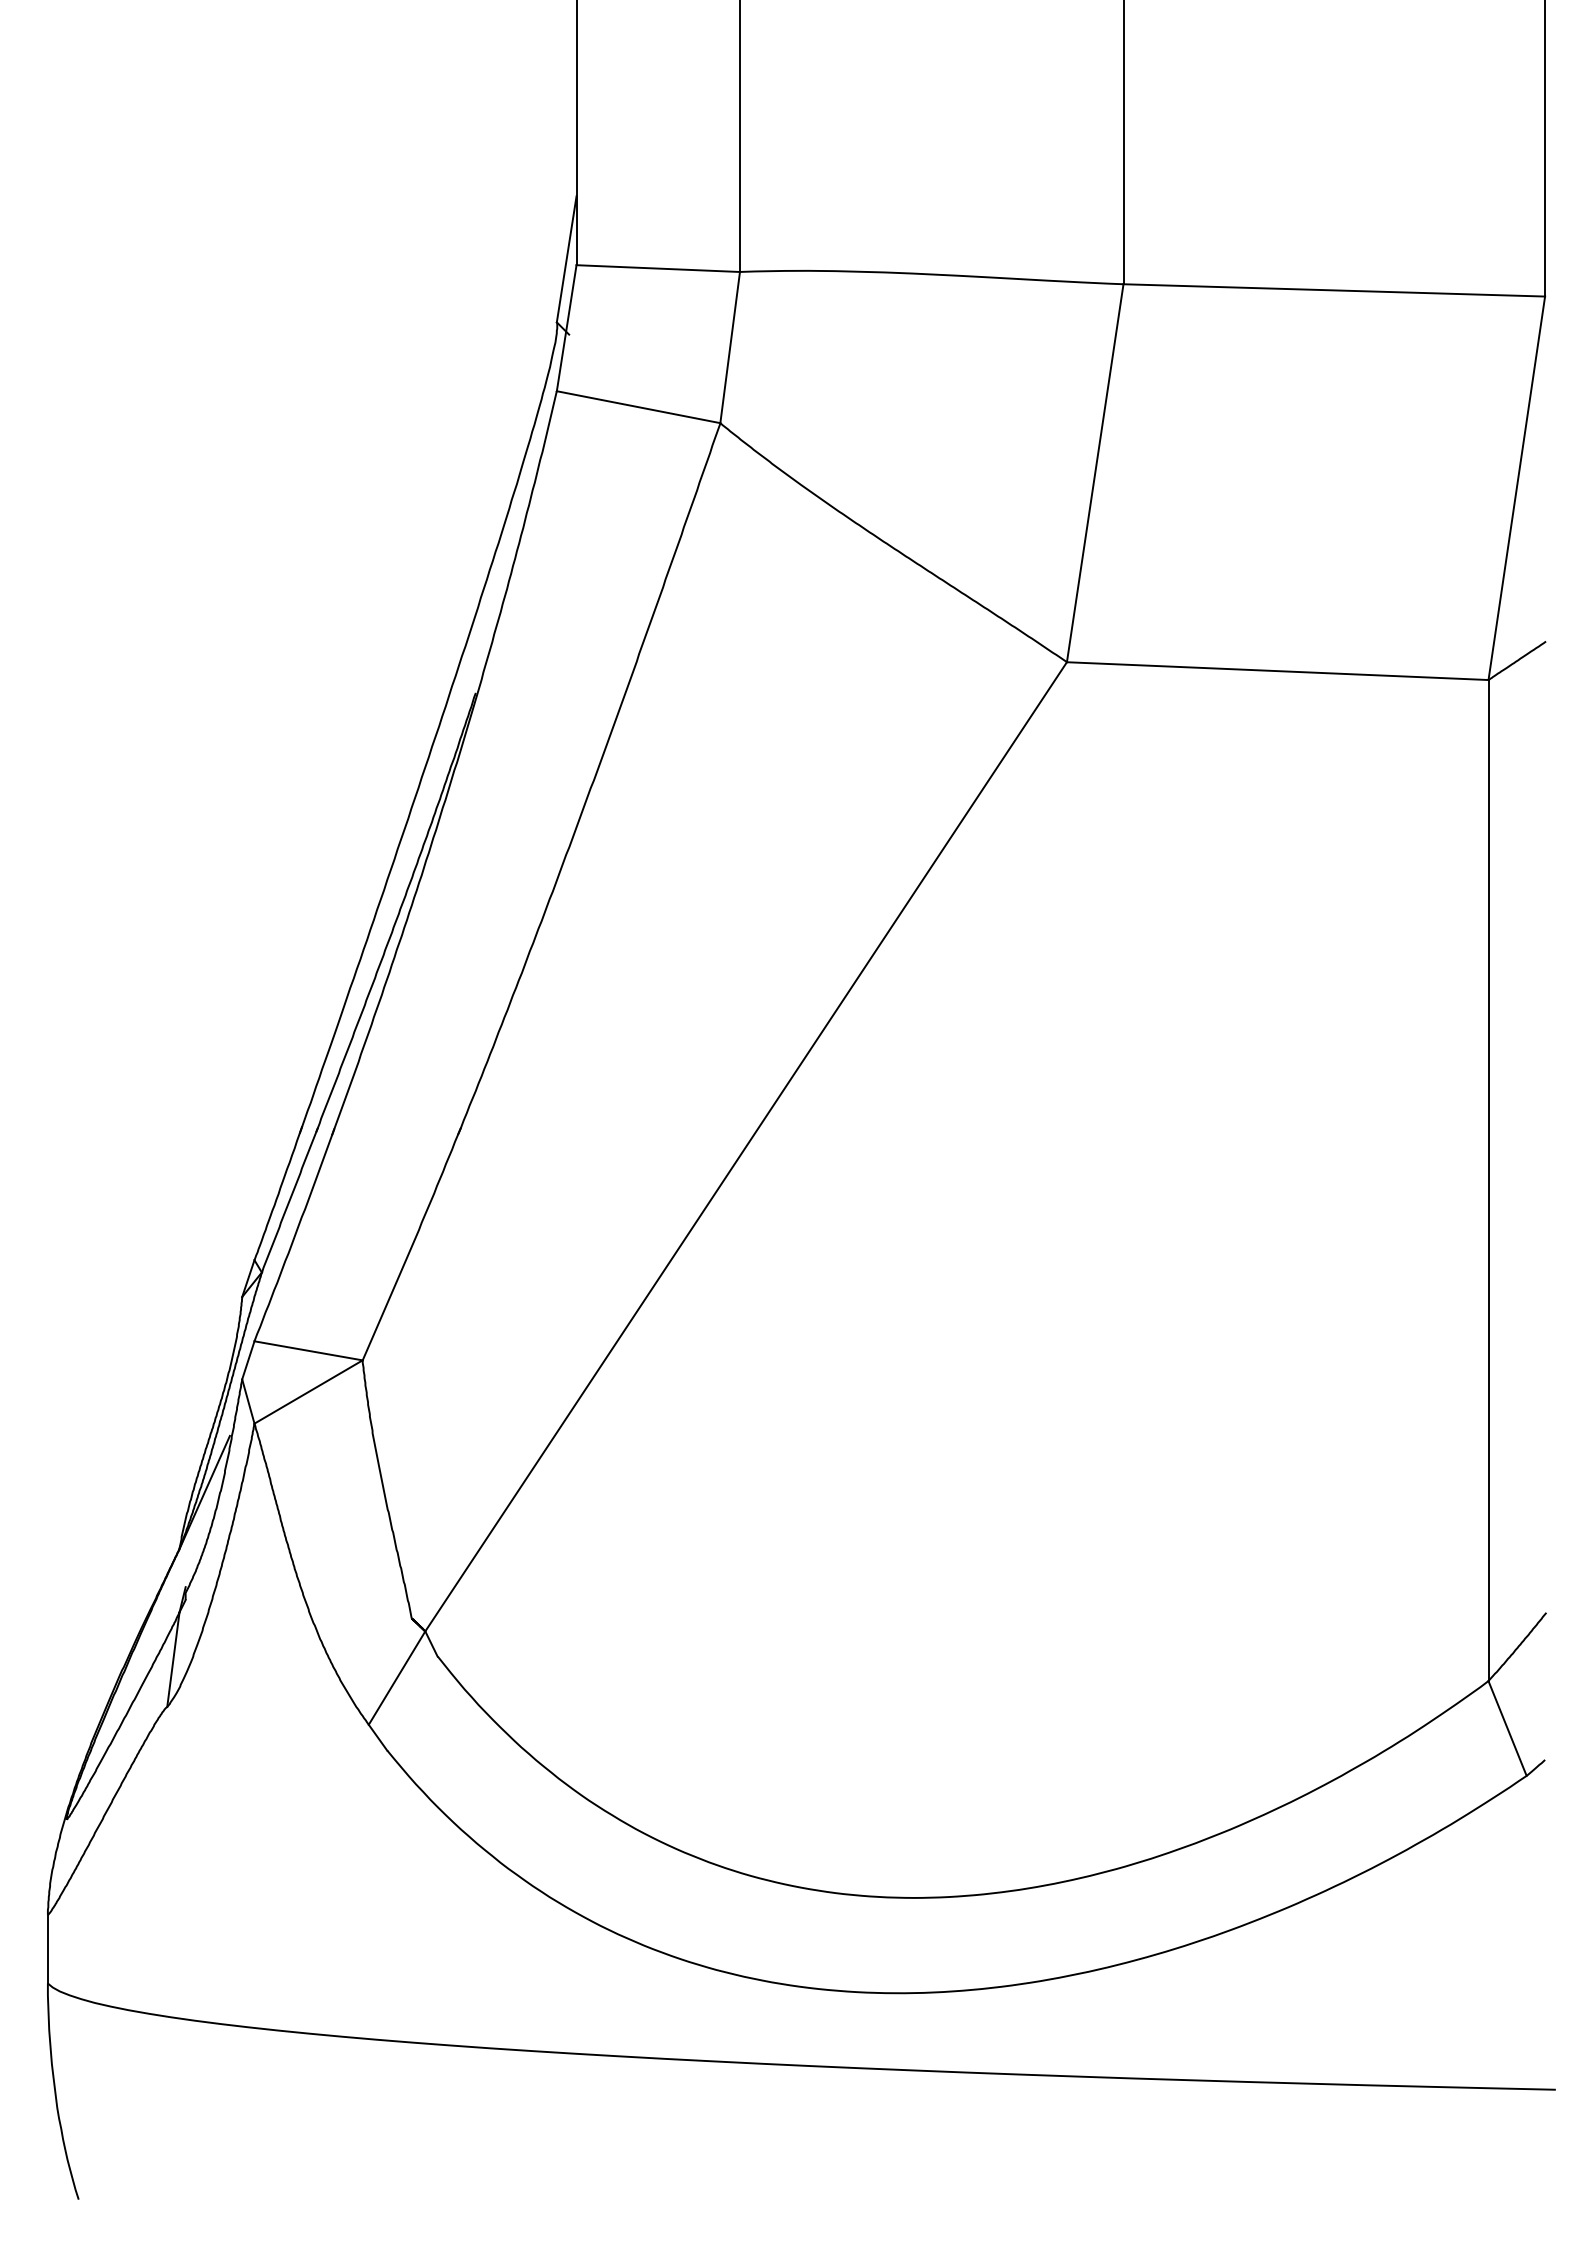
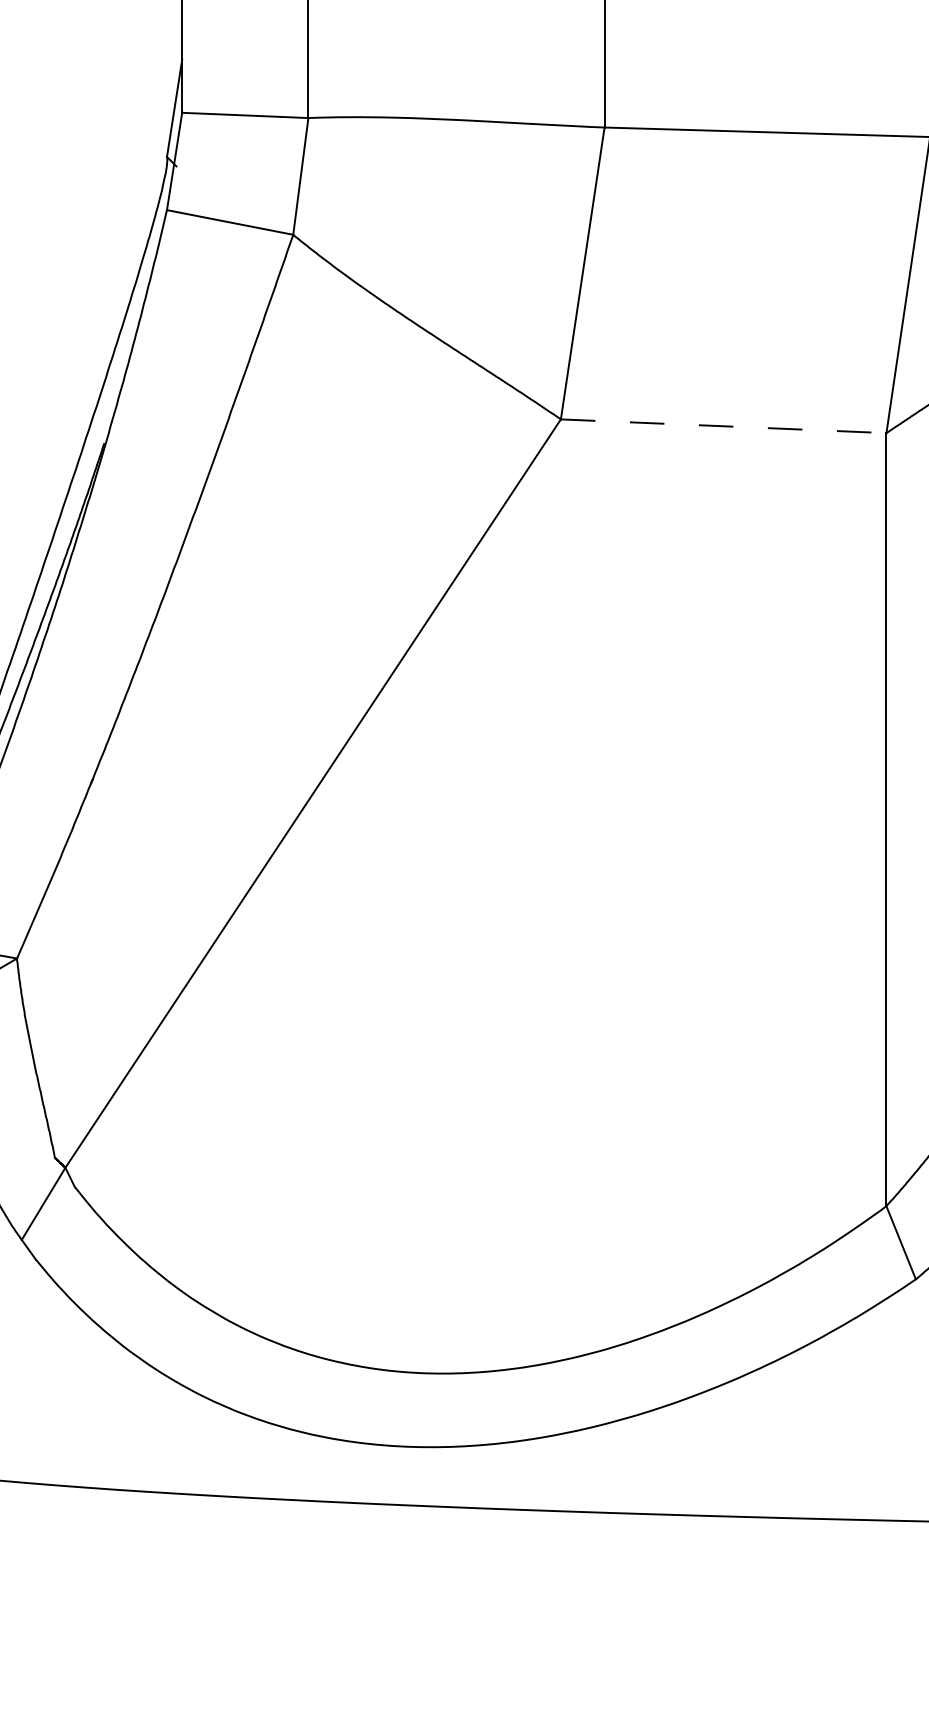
line: (1277, 671) -> (723, 426), solid -> dashed

